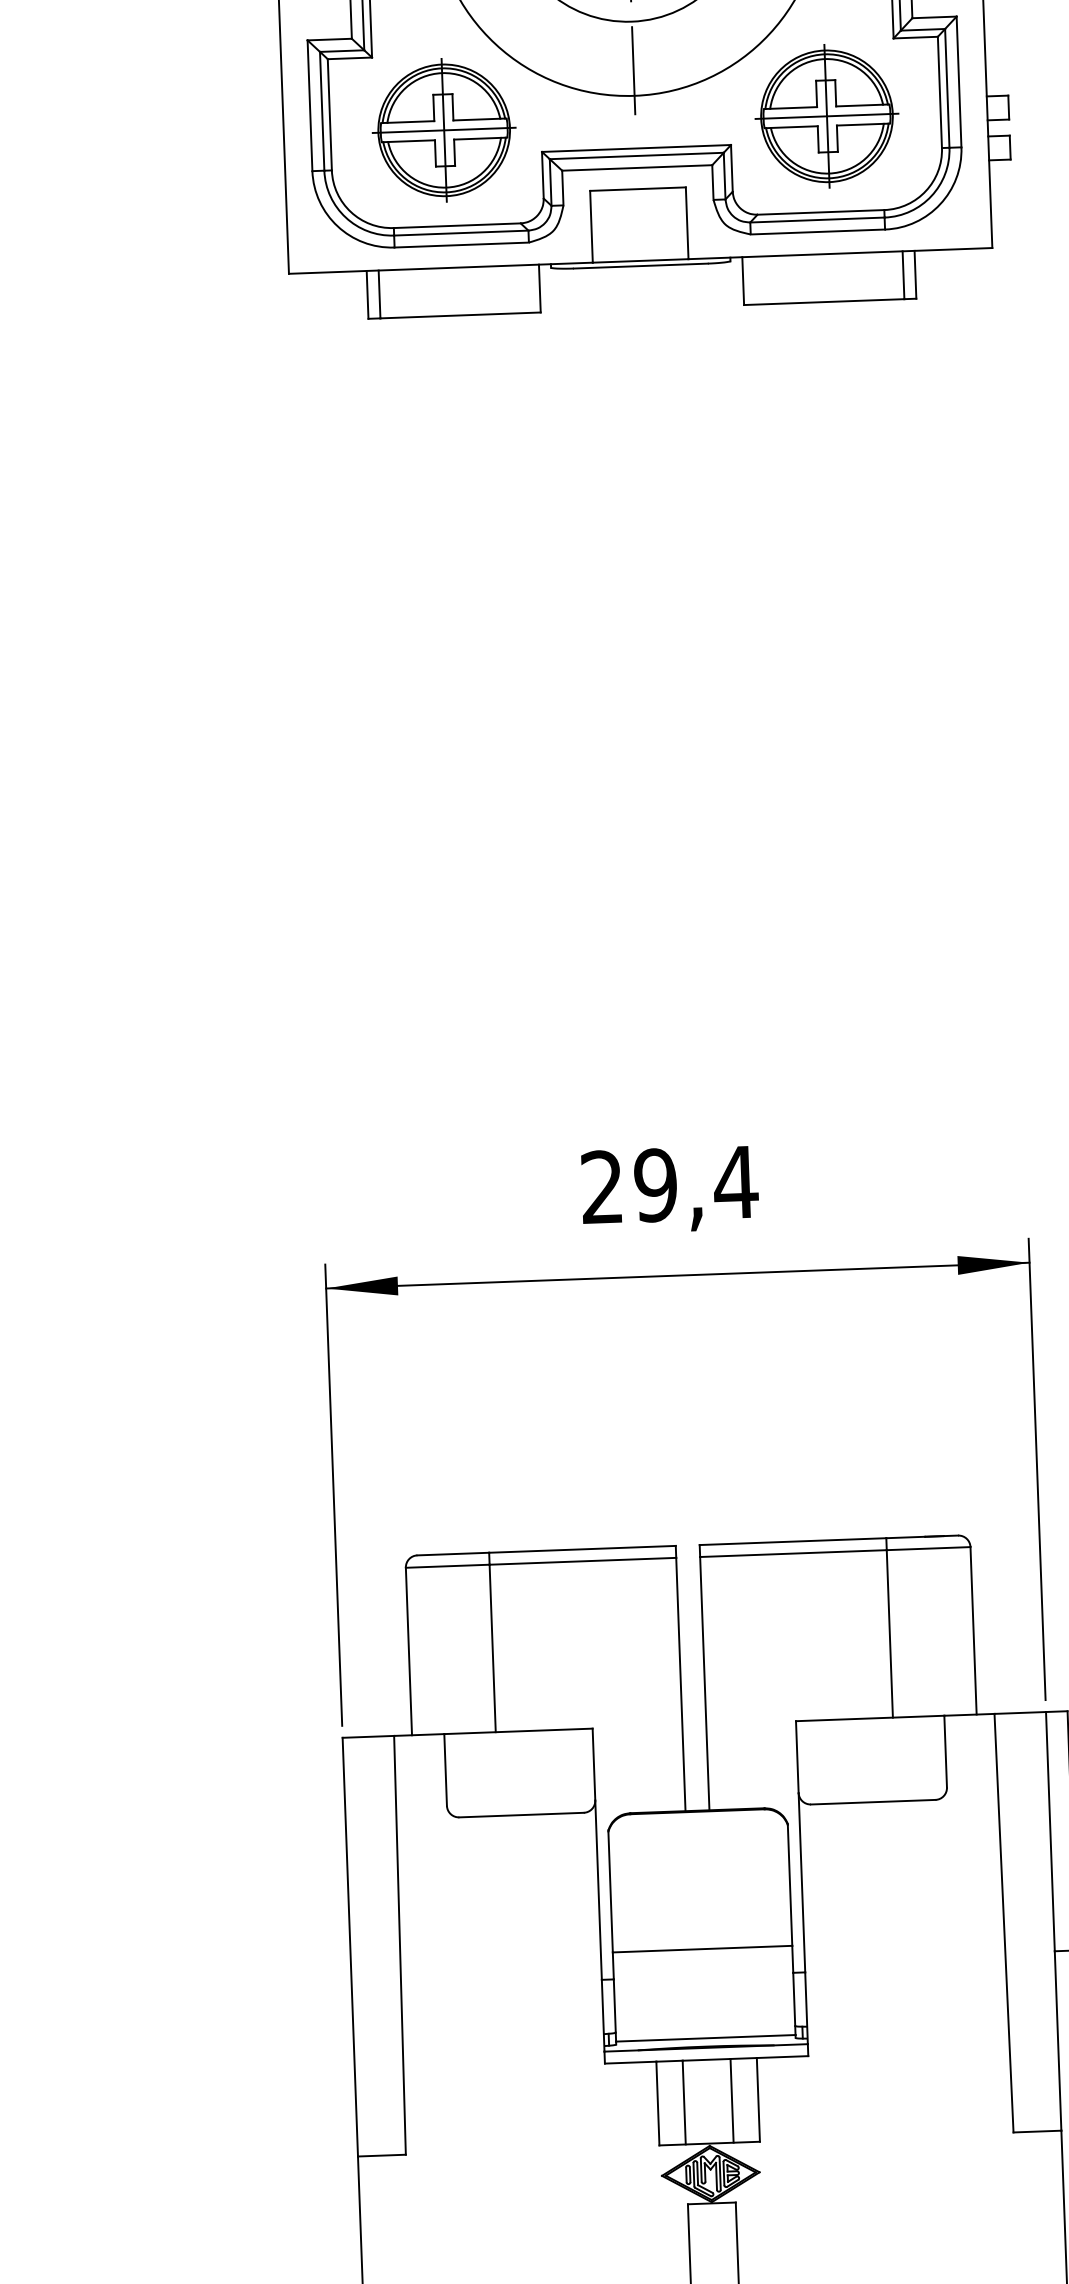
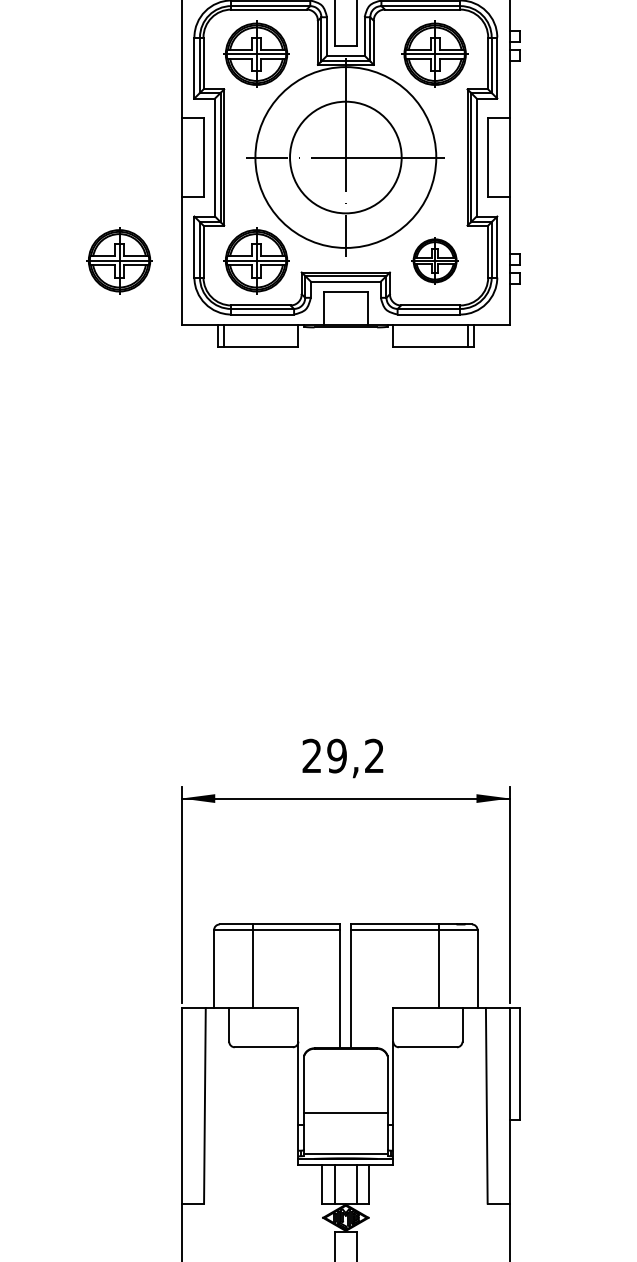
part: (825, 115) -> (434, 260), size x0.7
part: (150, 140) -> (119, 260), added
text: (735, 1181) -> (374, 755), 29,4 -> 29,2

